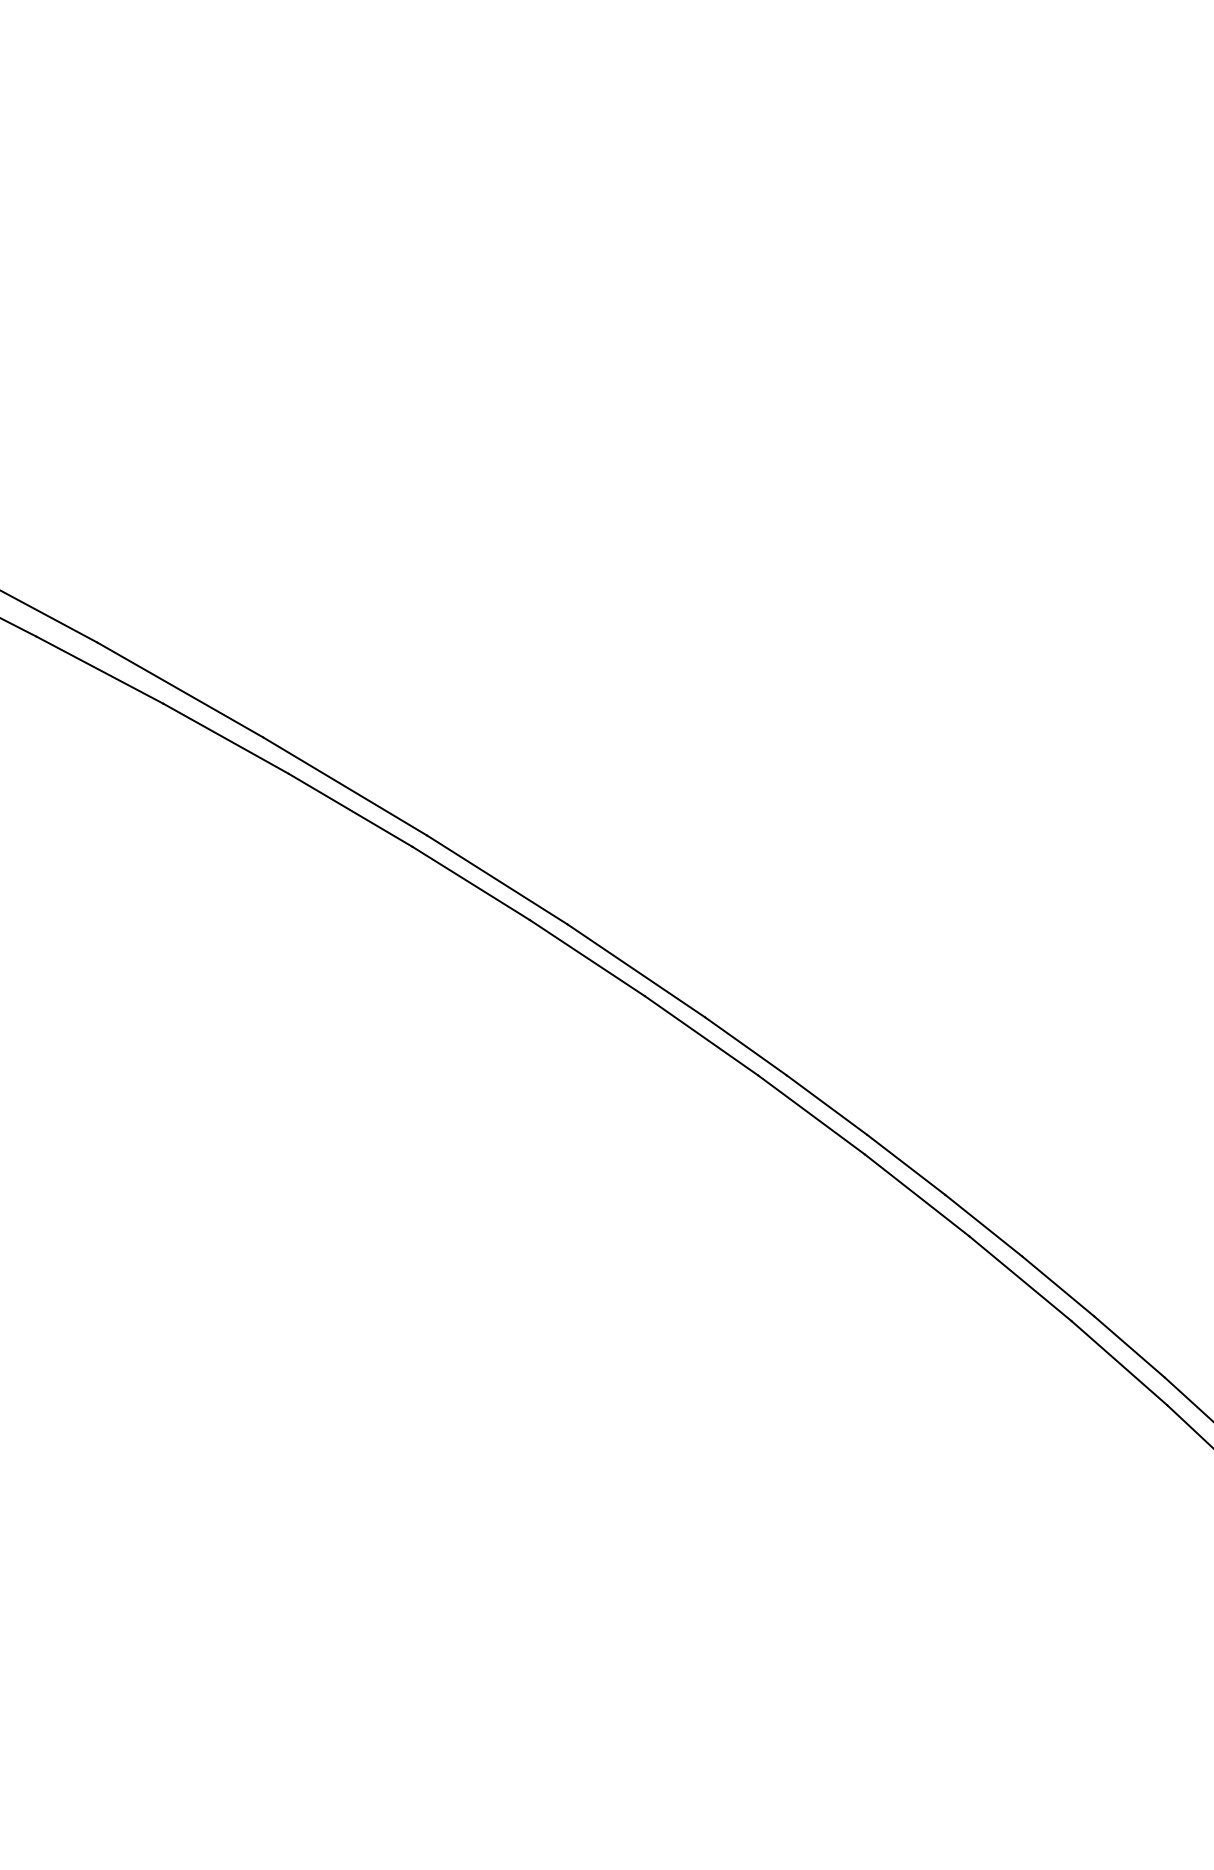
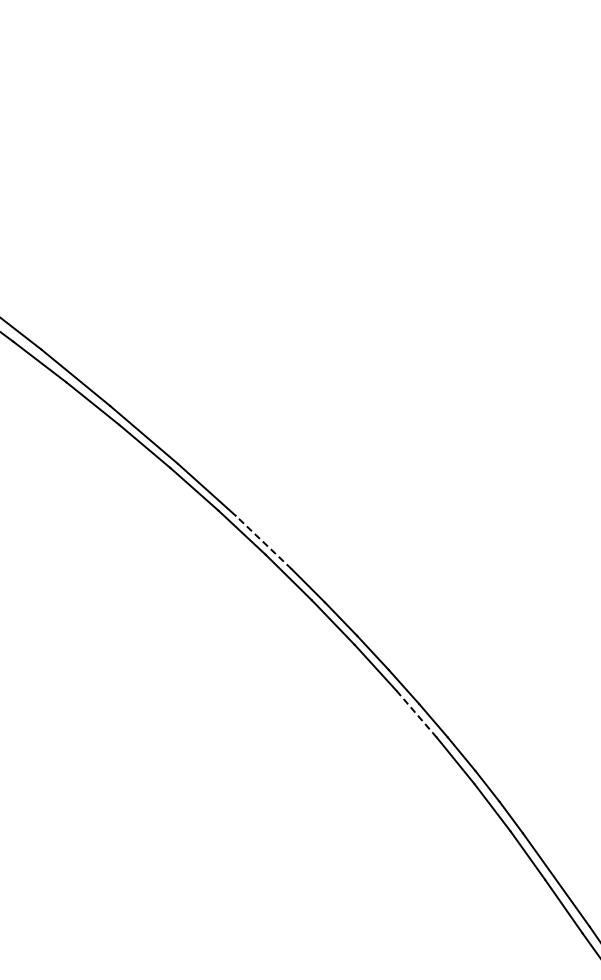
line: (635, 970) -> (263, 542), solid -> dashed
line: (1020, 1279) -> (416, 714), solid -> dashed

